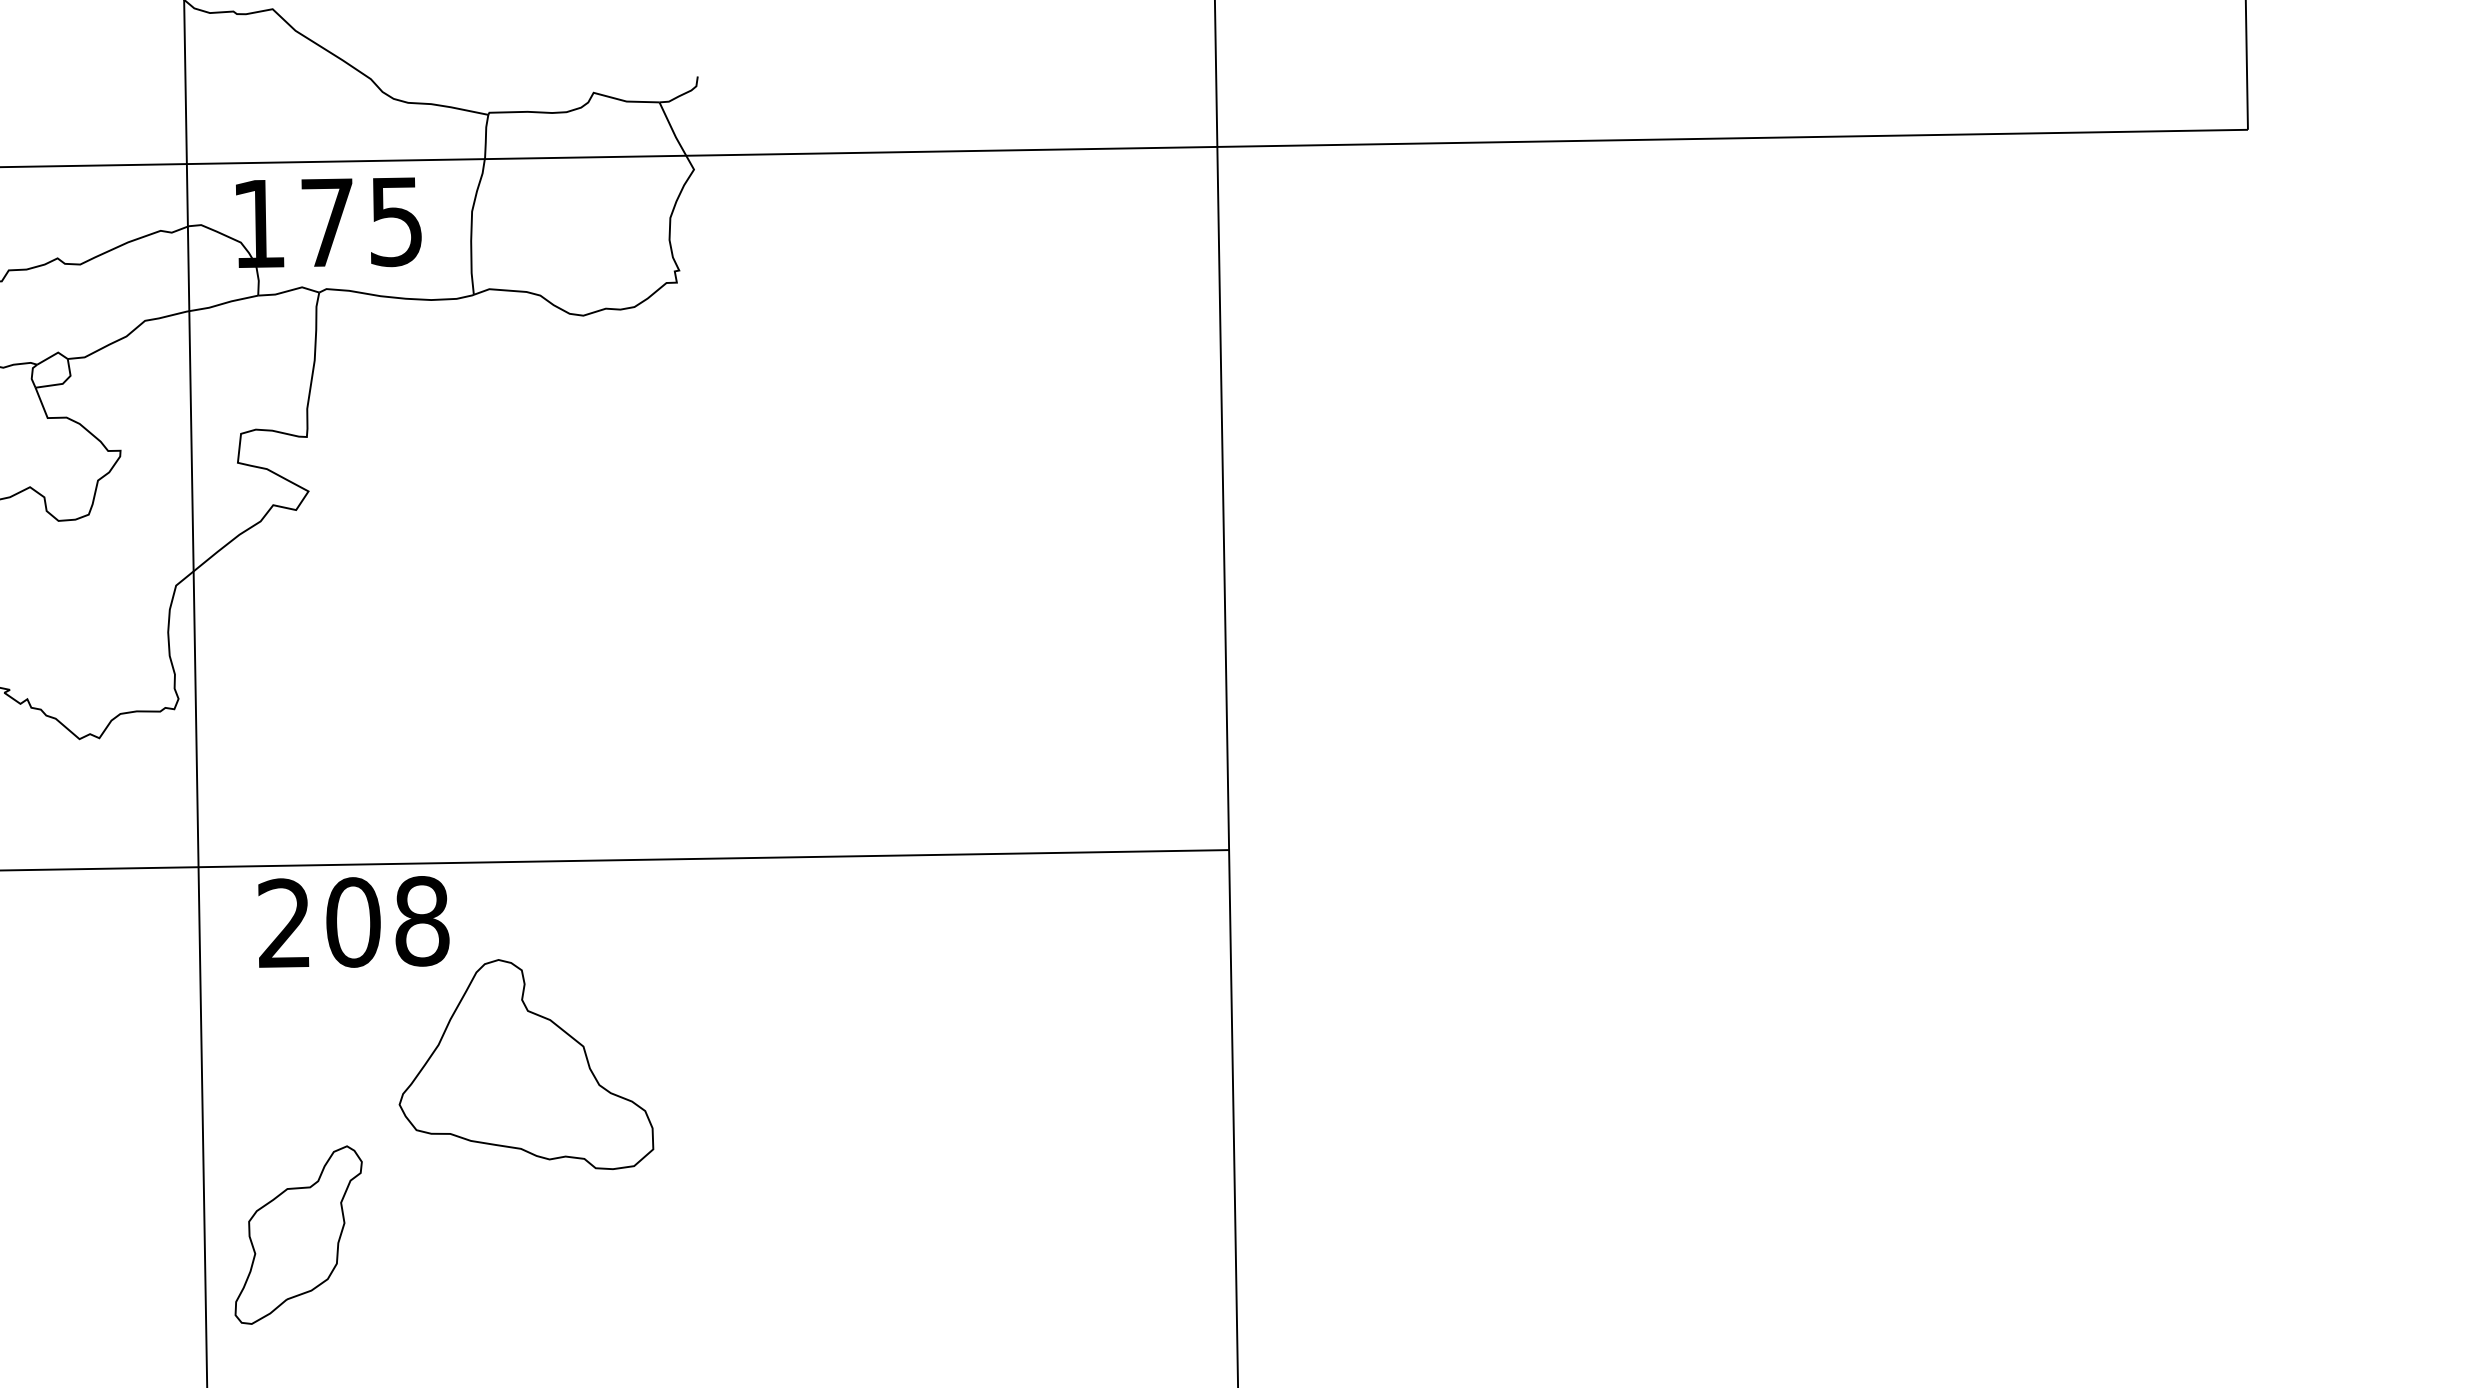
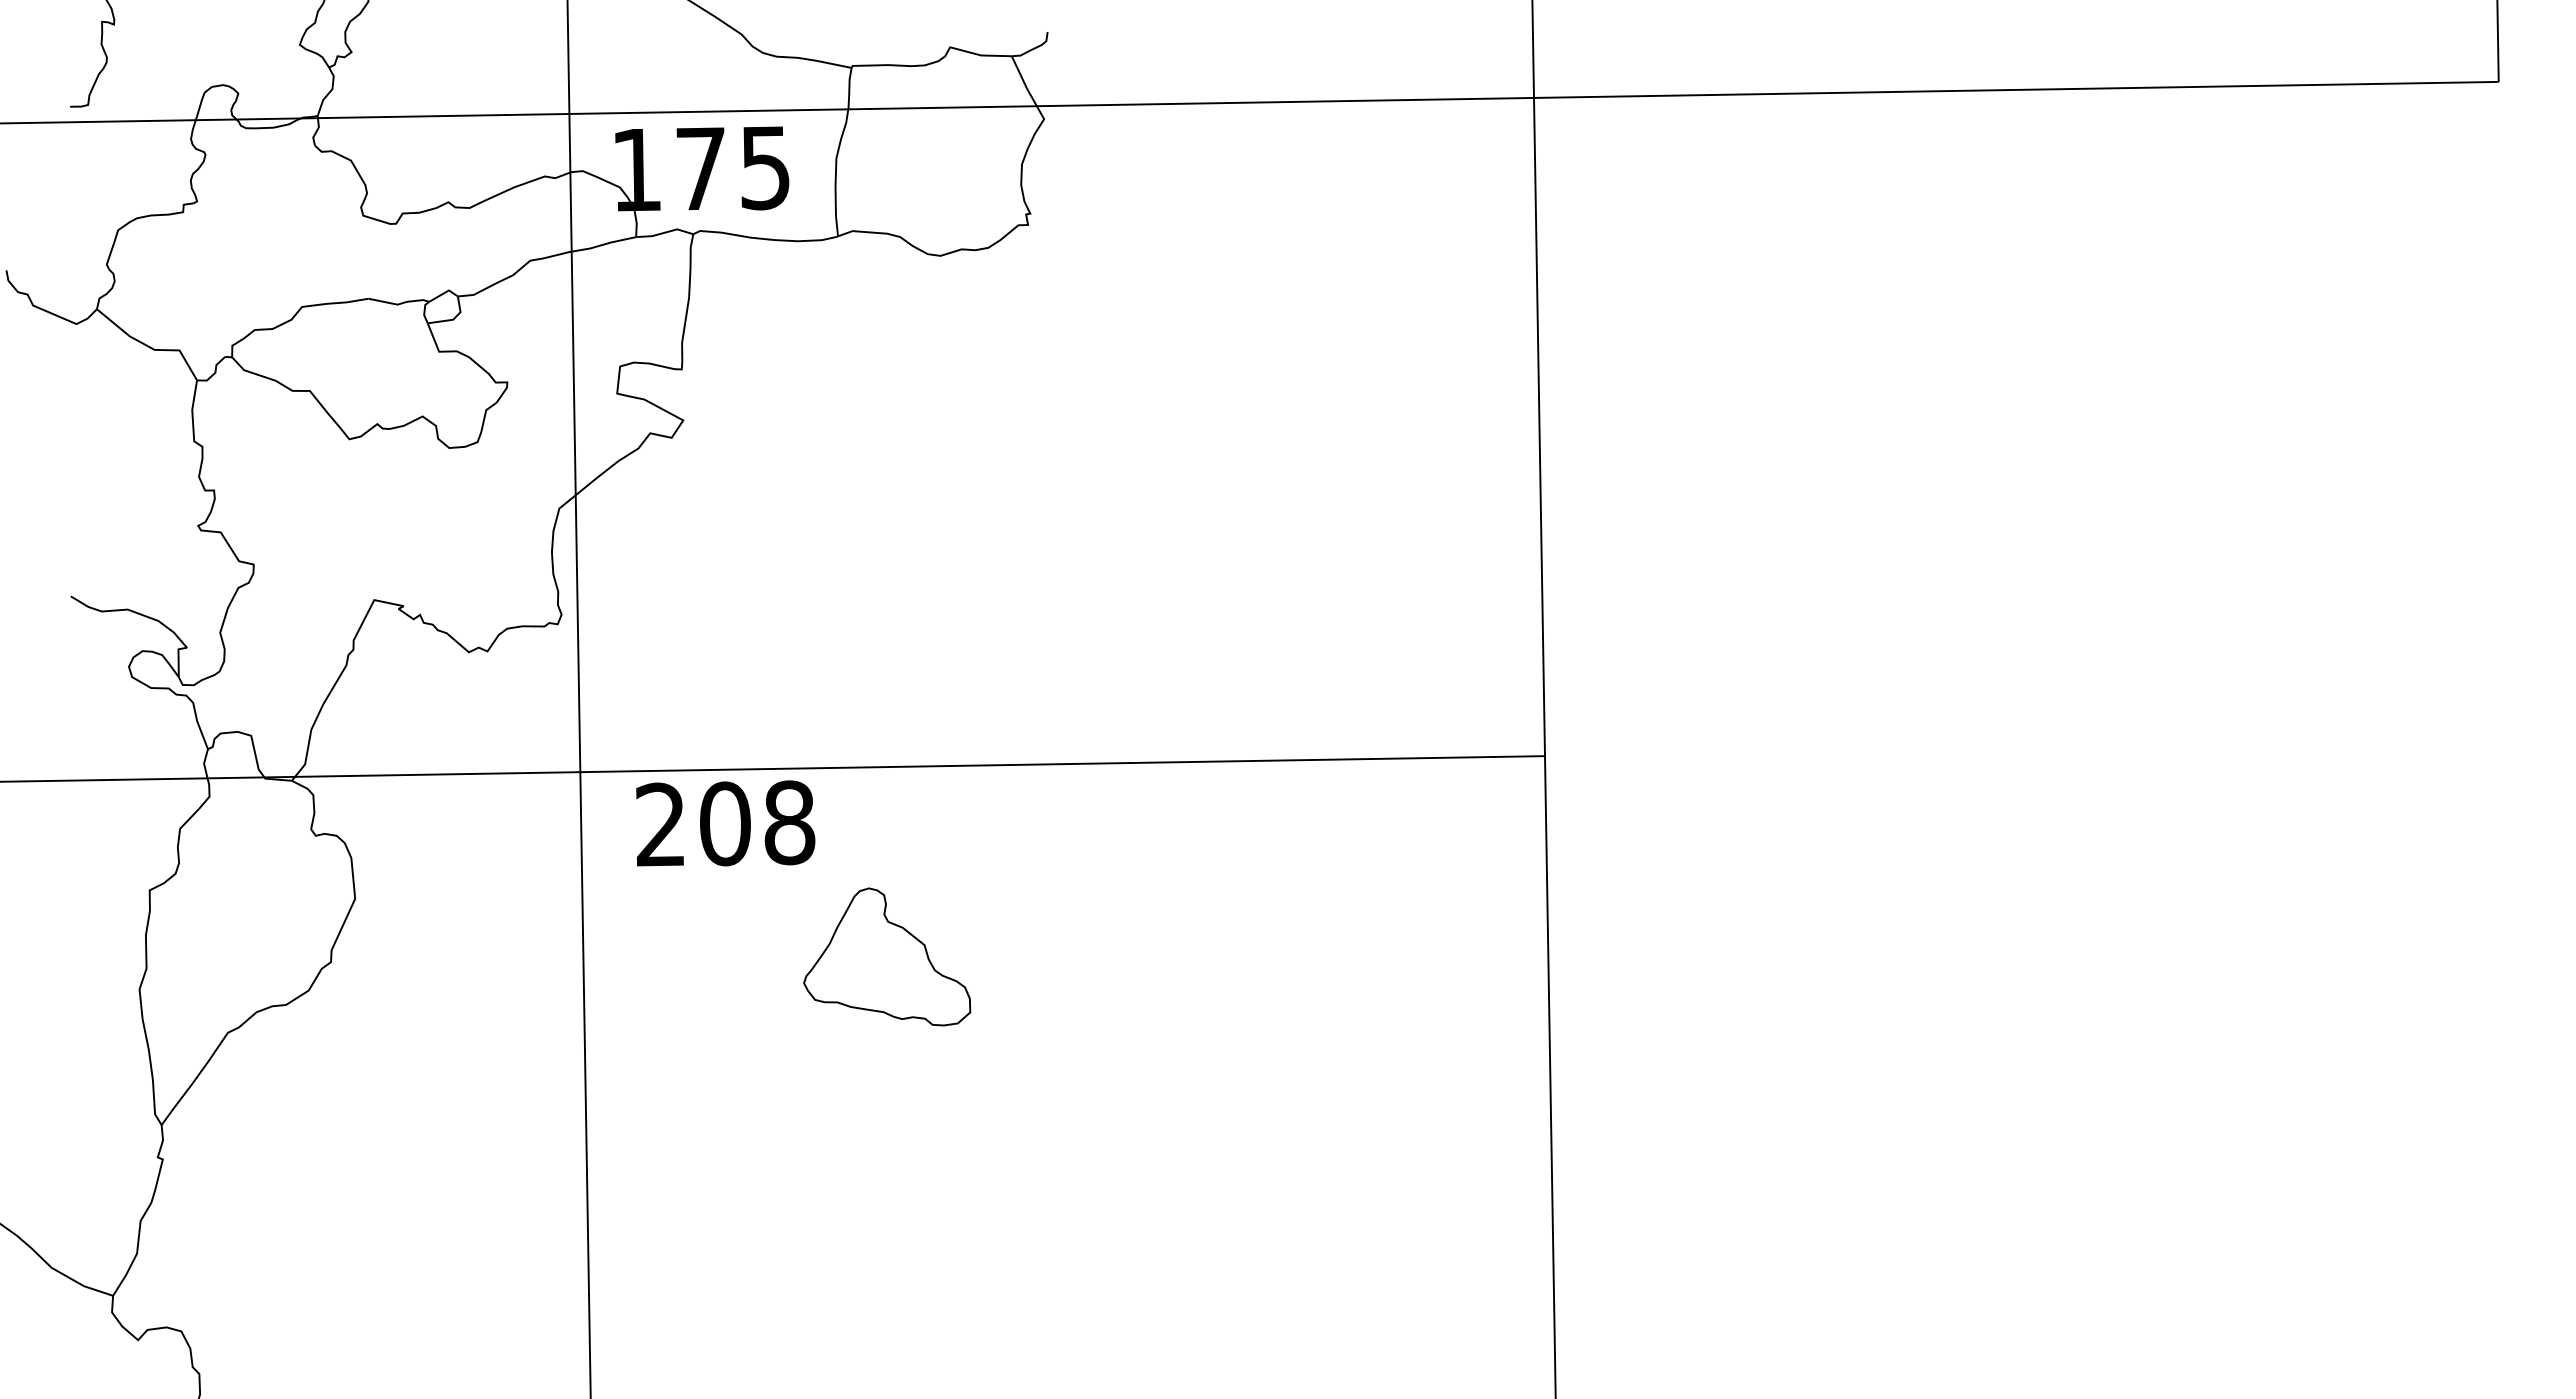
part: (525, 1064) -> (886, 956), size x0.7
part: (299, 1235) -> (674, 1116), removed

